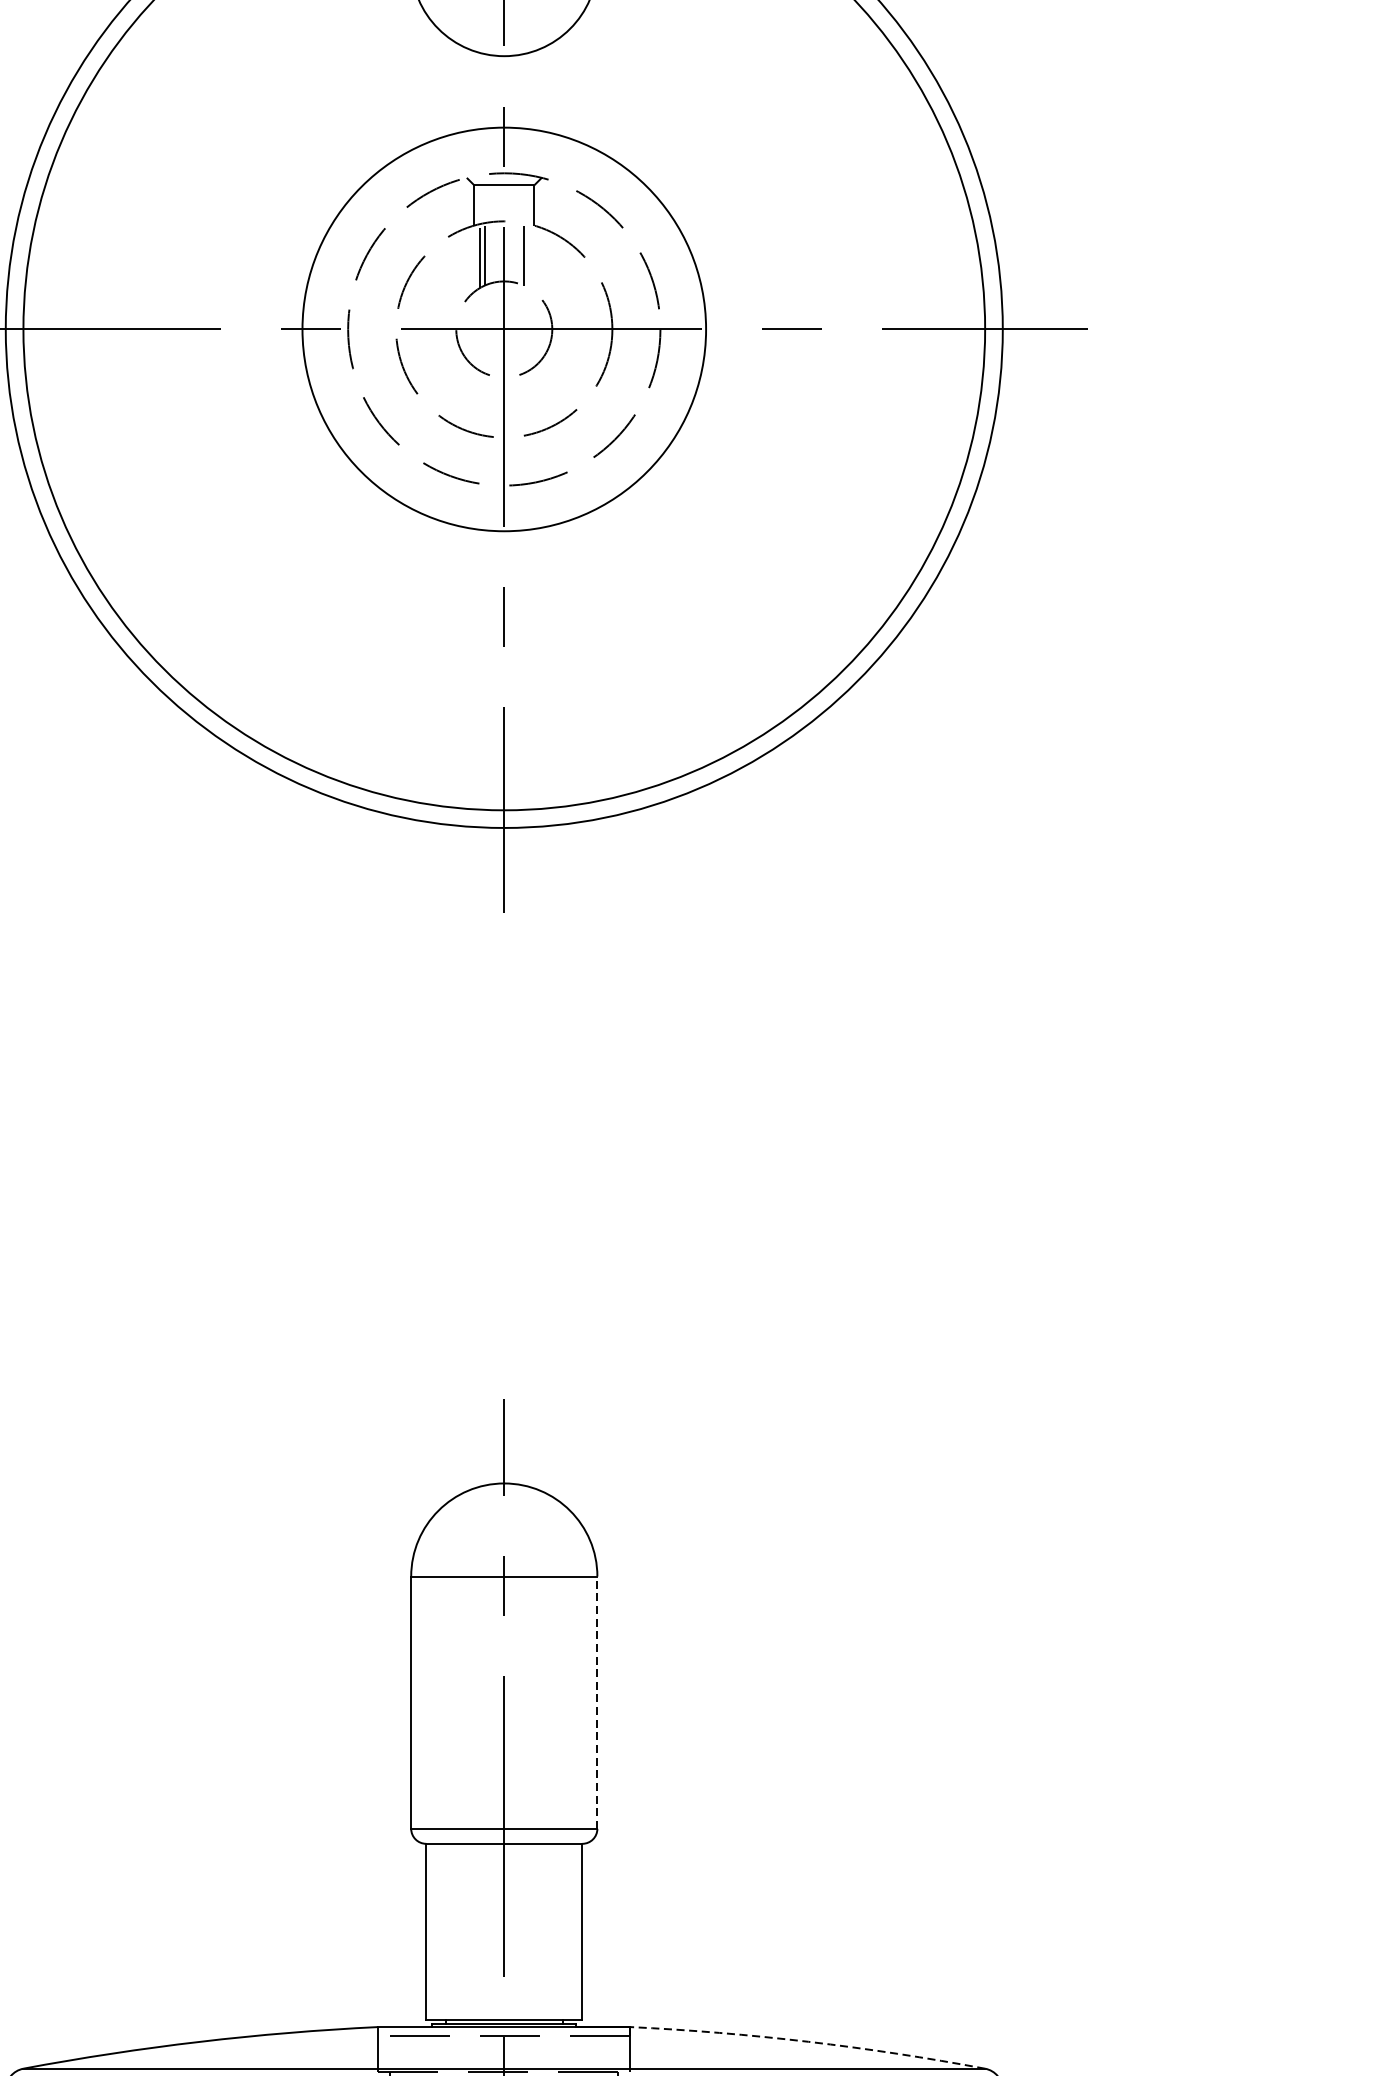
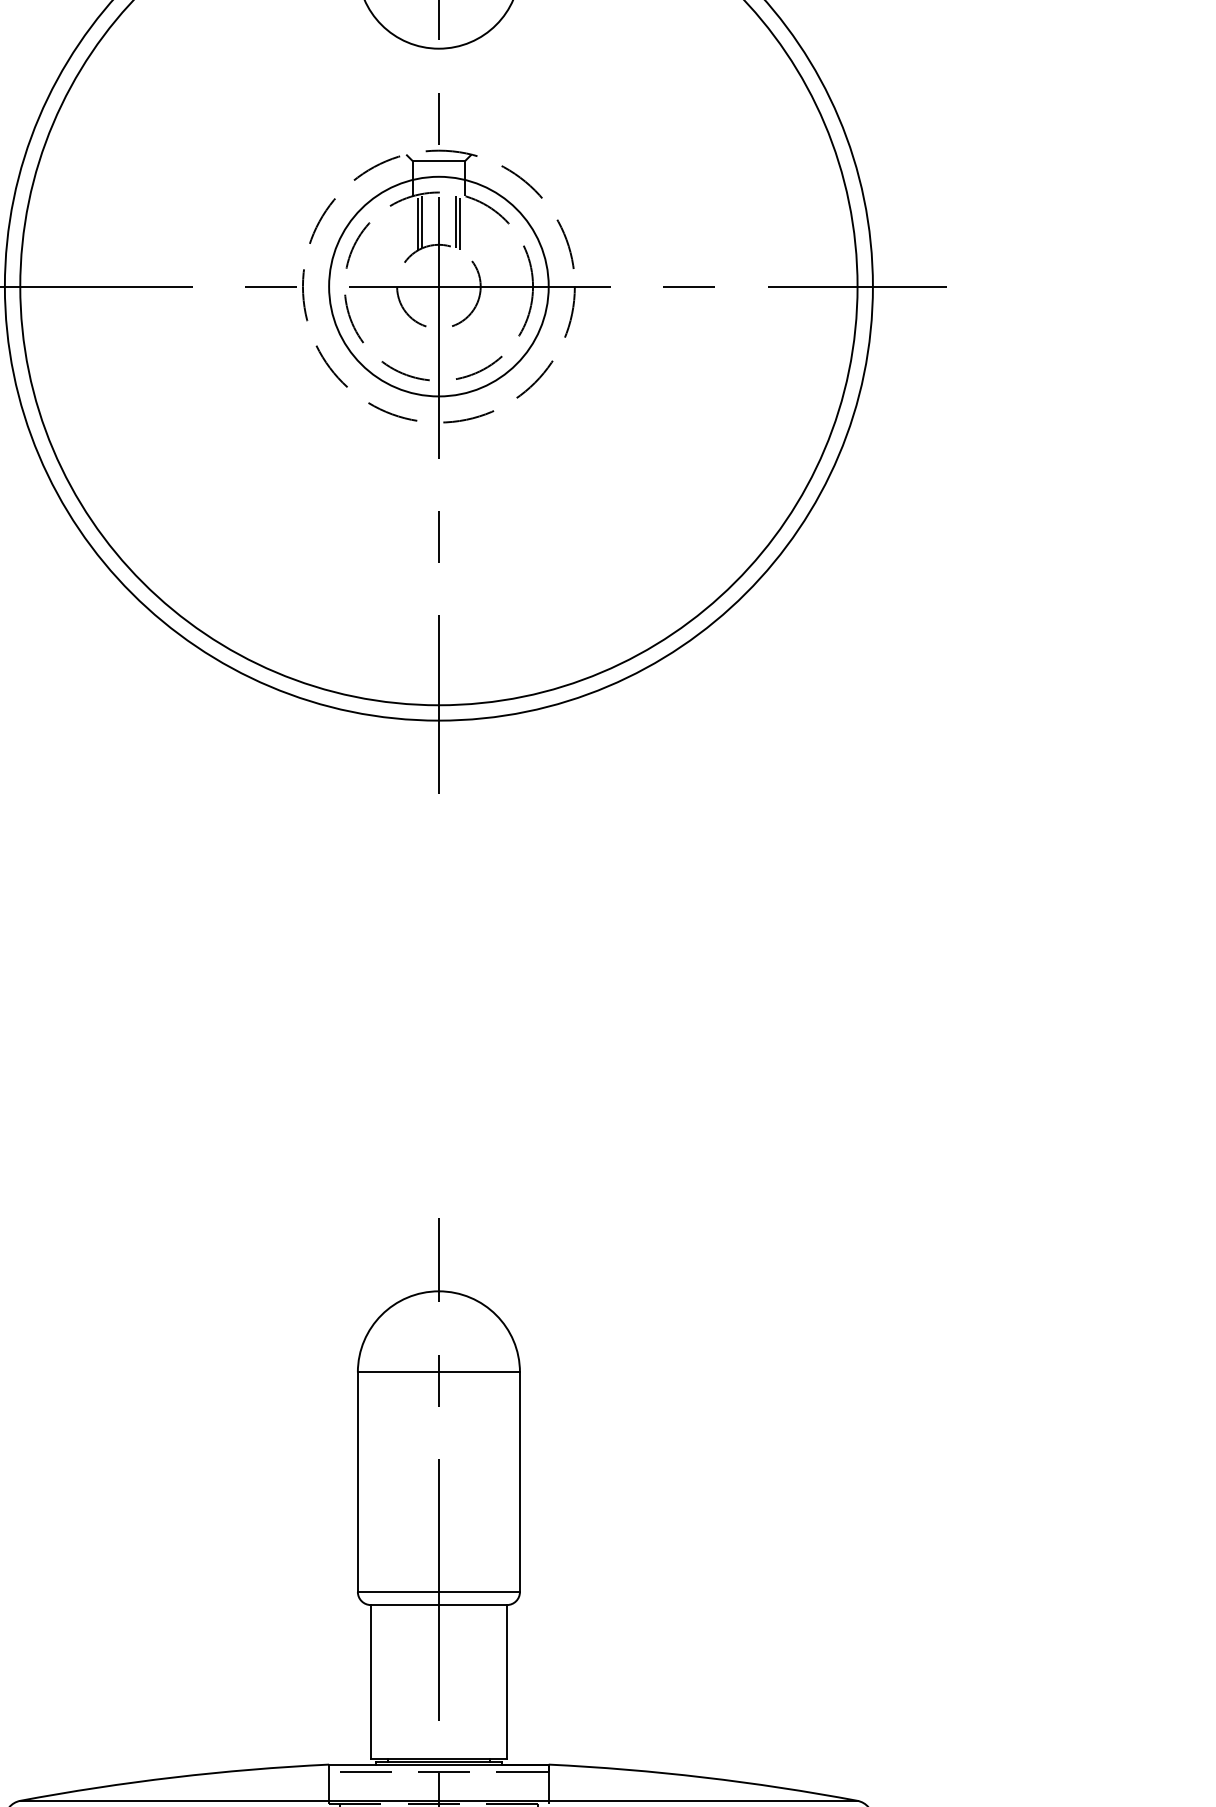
line: (527, 255) -> (459, 222), added
circle: (503, 329) -> (438, 286), size x0.62
line: (596, 1703) -> (519, 1482), dashed -> solid
arc: (808, 2041) -> (703, 1777), dashed -> solid

